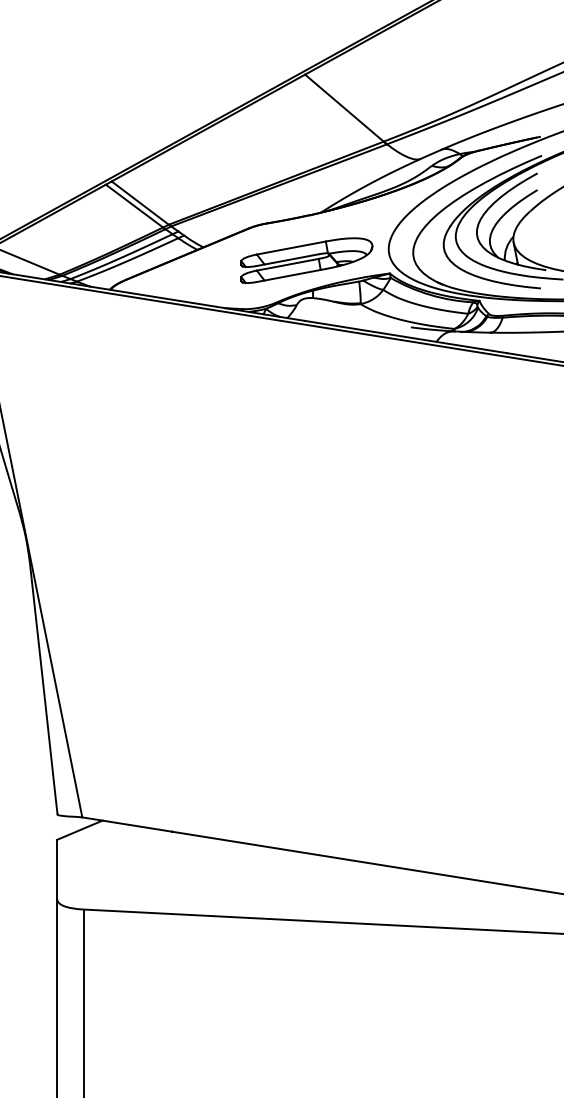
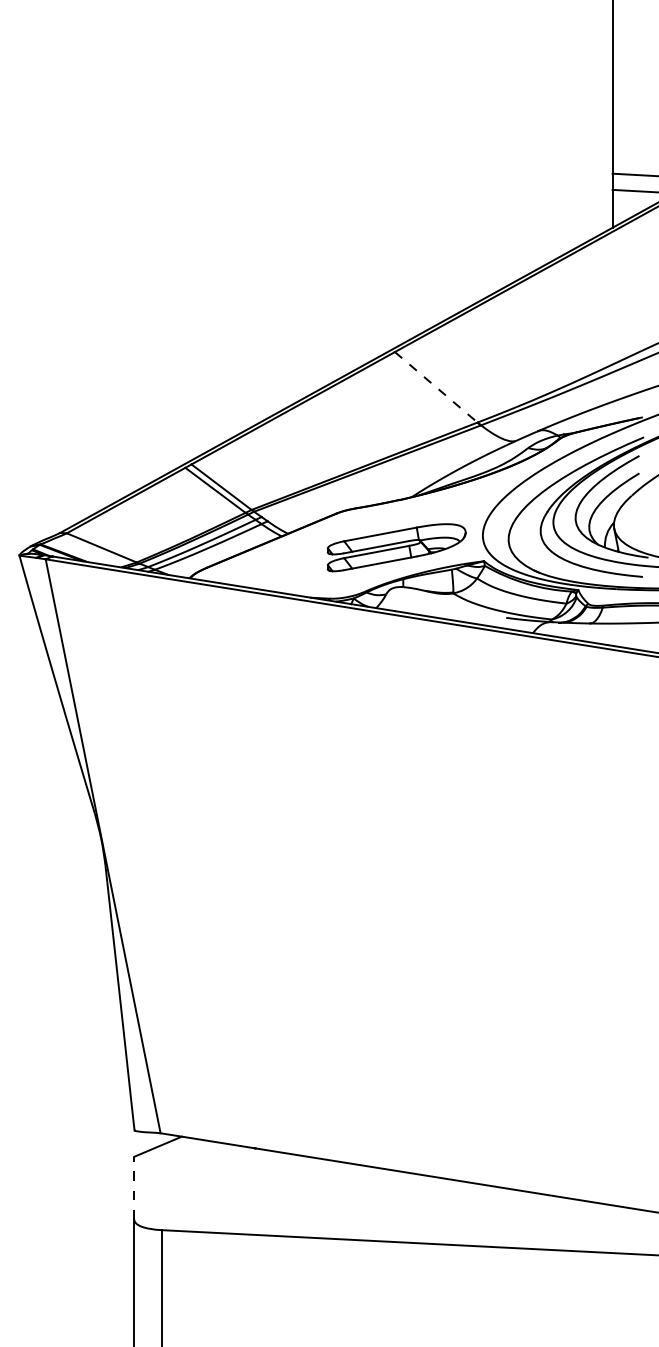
line: (344, 108) -> (436, 387), solid -> dashed
line: (57, 868) -> (134, 1187), solid -> dashed

